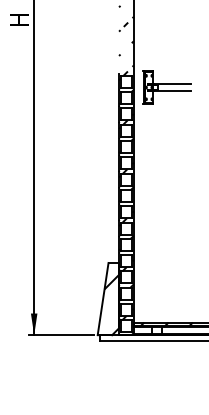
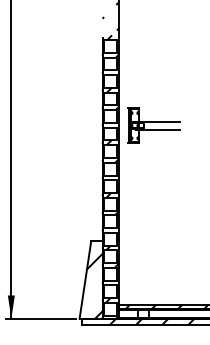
part: (166, 87) -> (153, 125), moved
hatch: (165, 337) -> (152, 321), added

